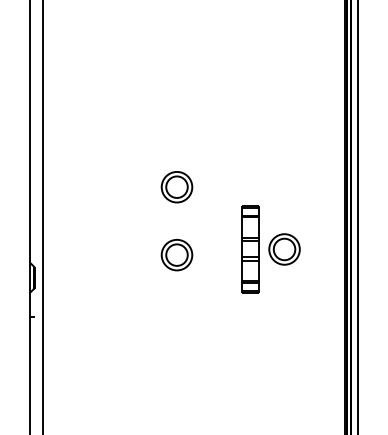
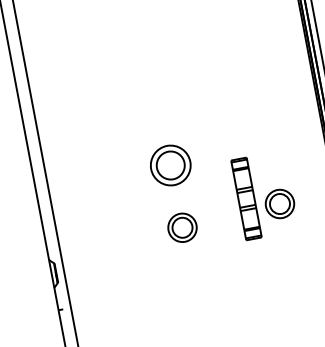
part: (176, 187) -> (170, 165), size x1.4
part: (250, 249) -> (246, 198), moved

